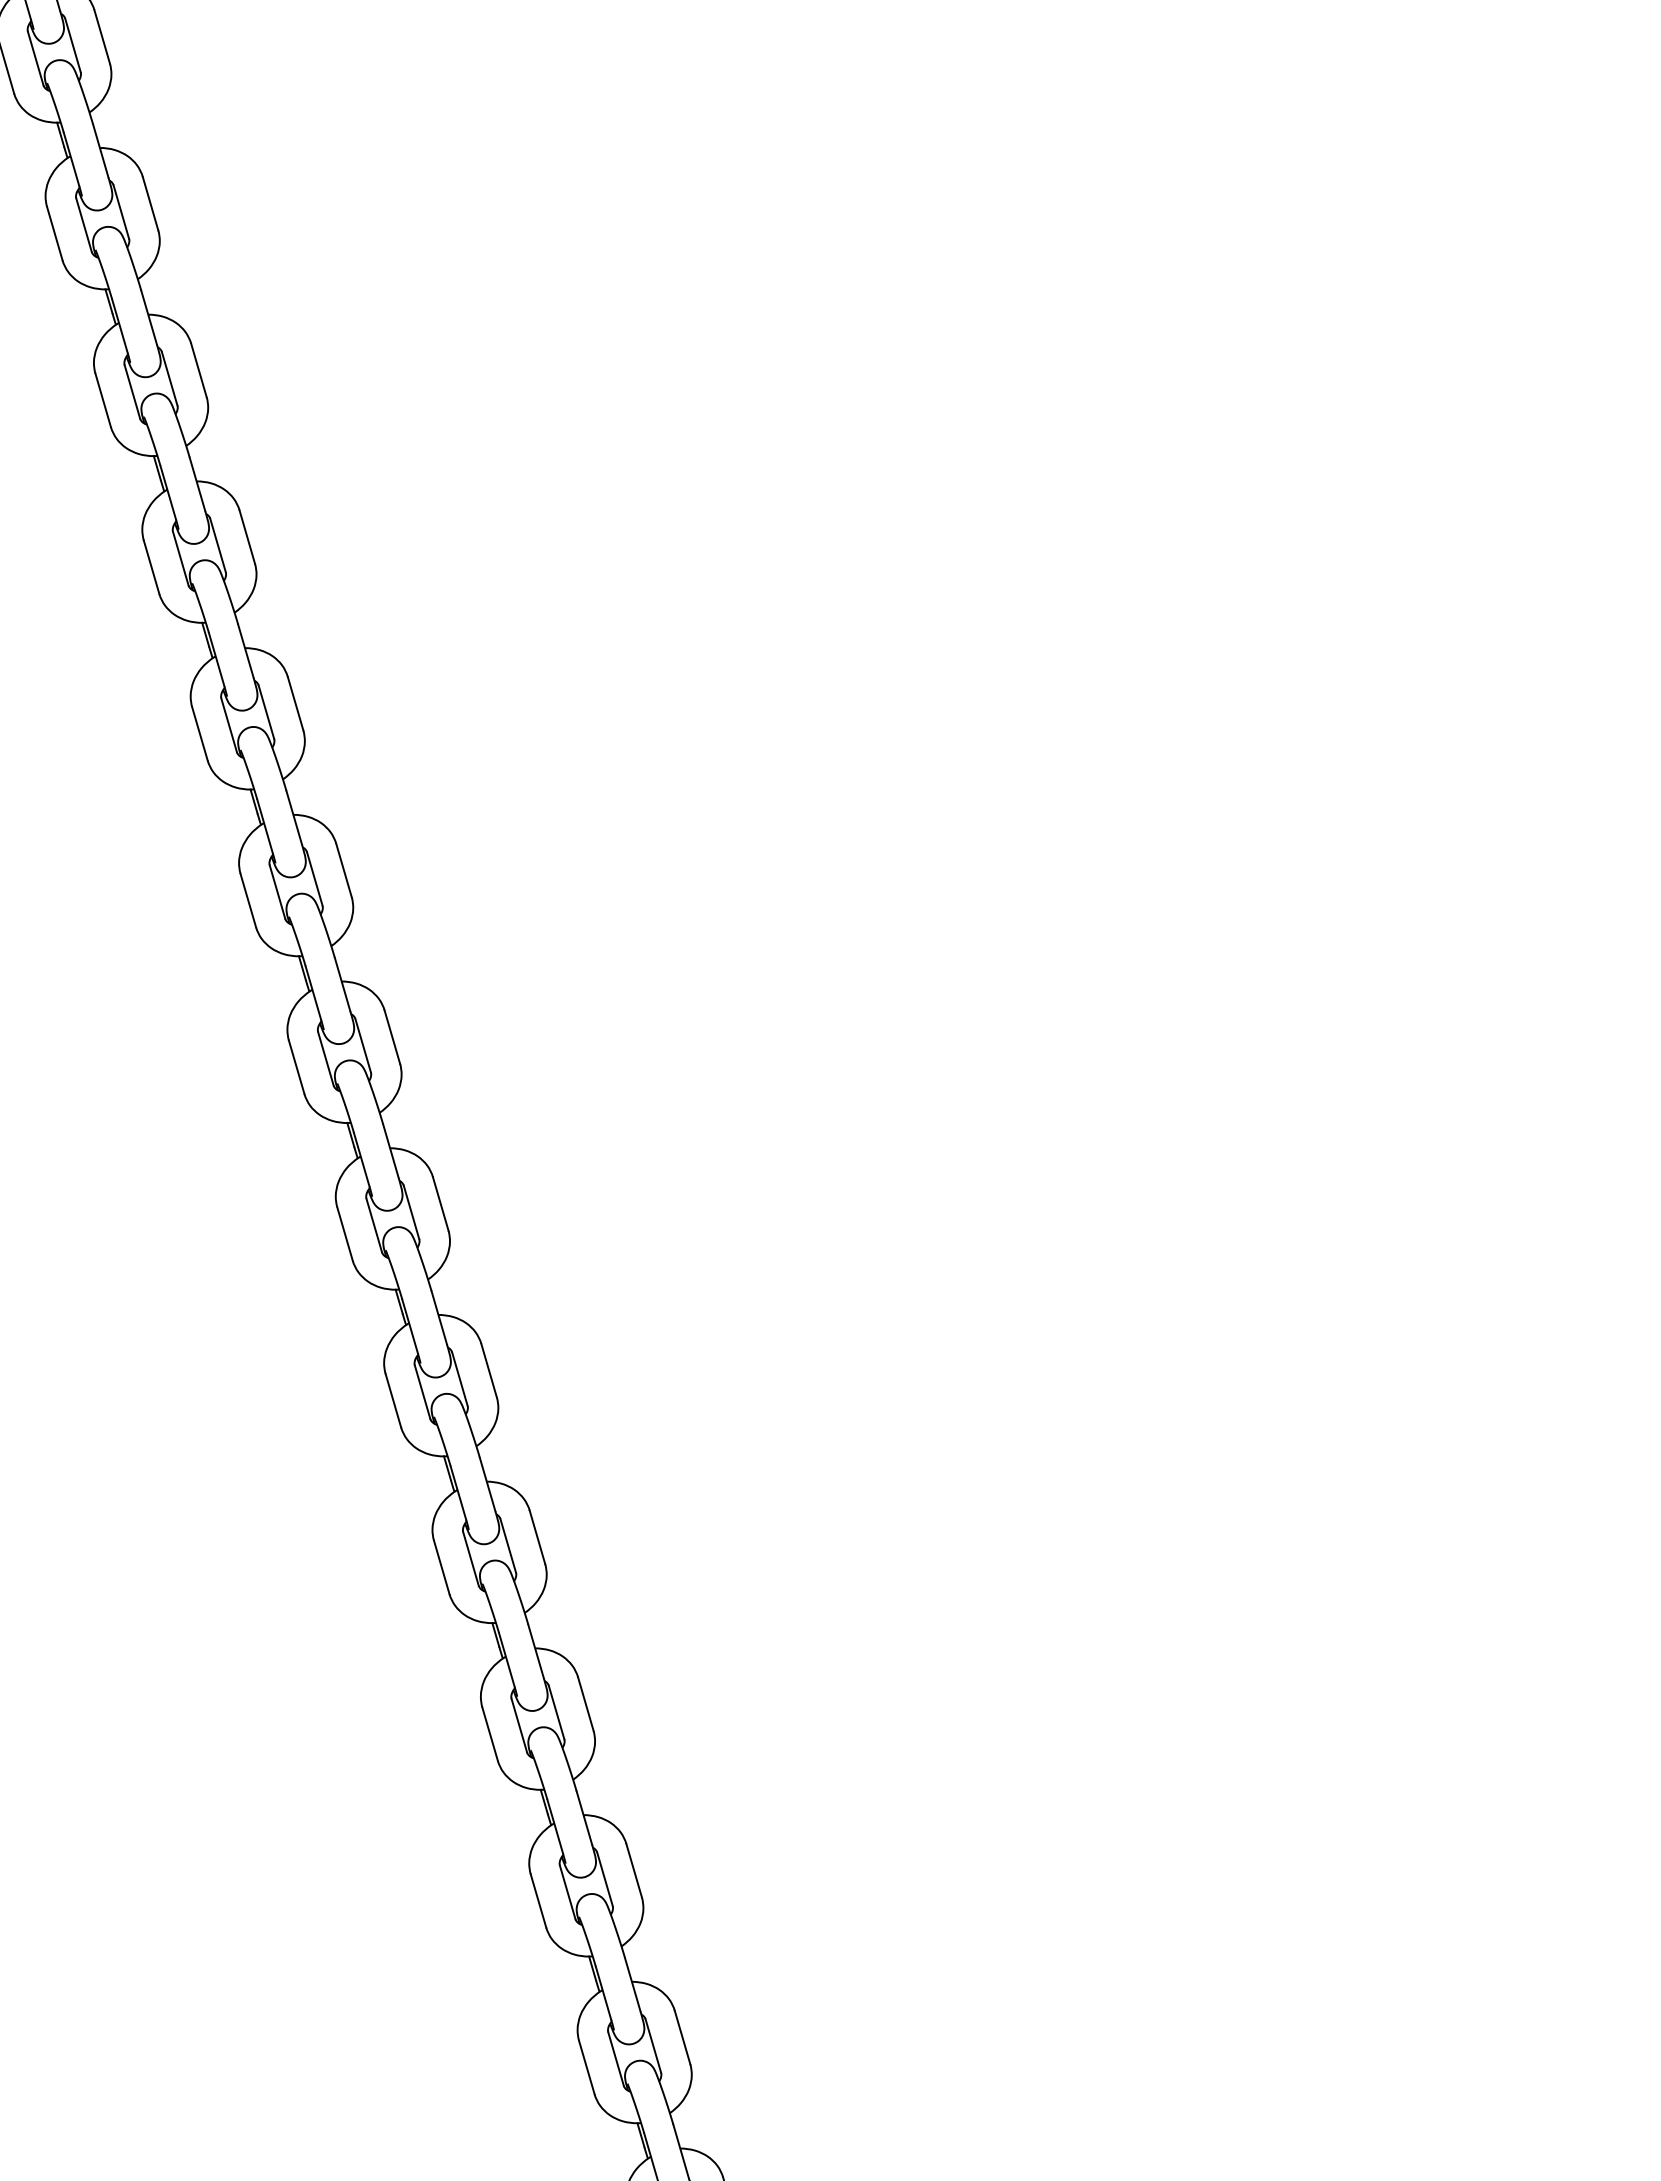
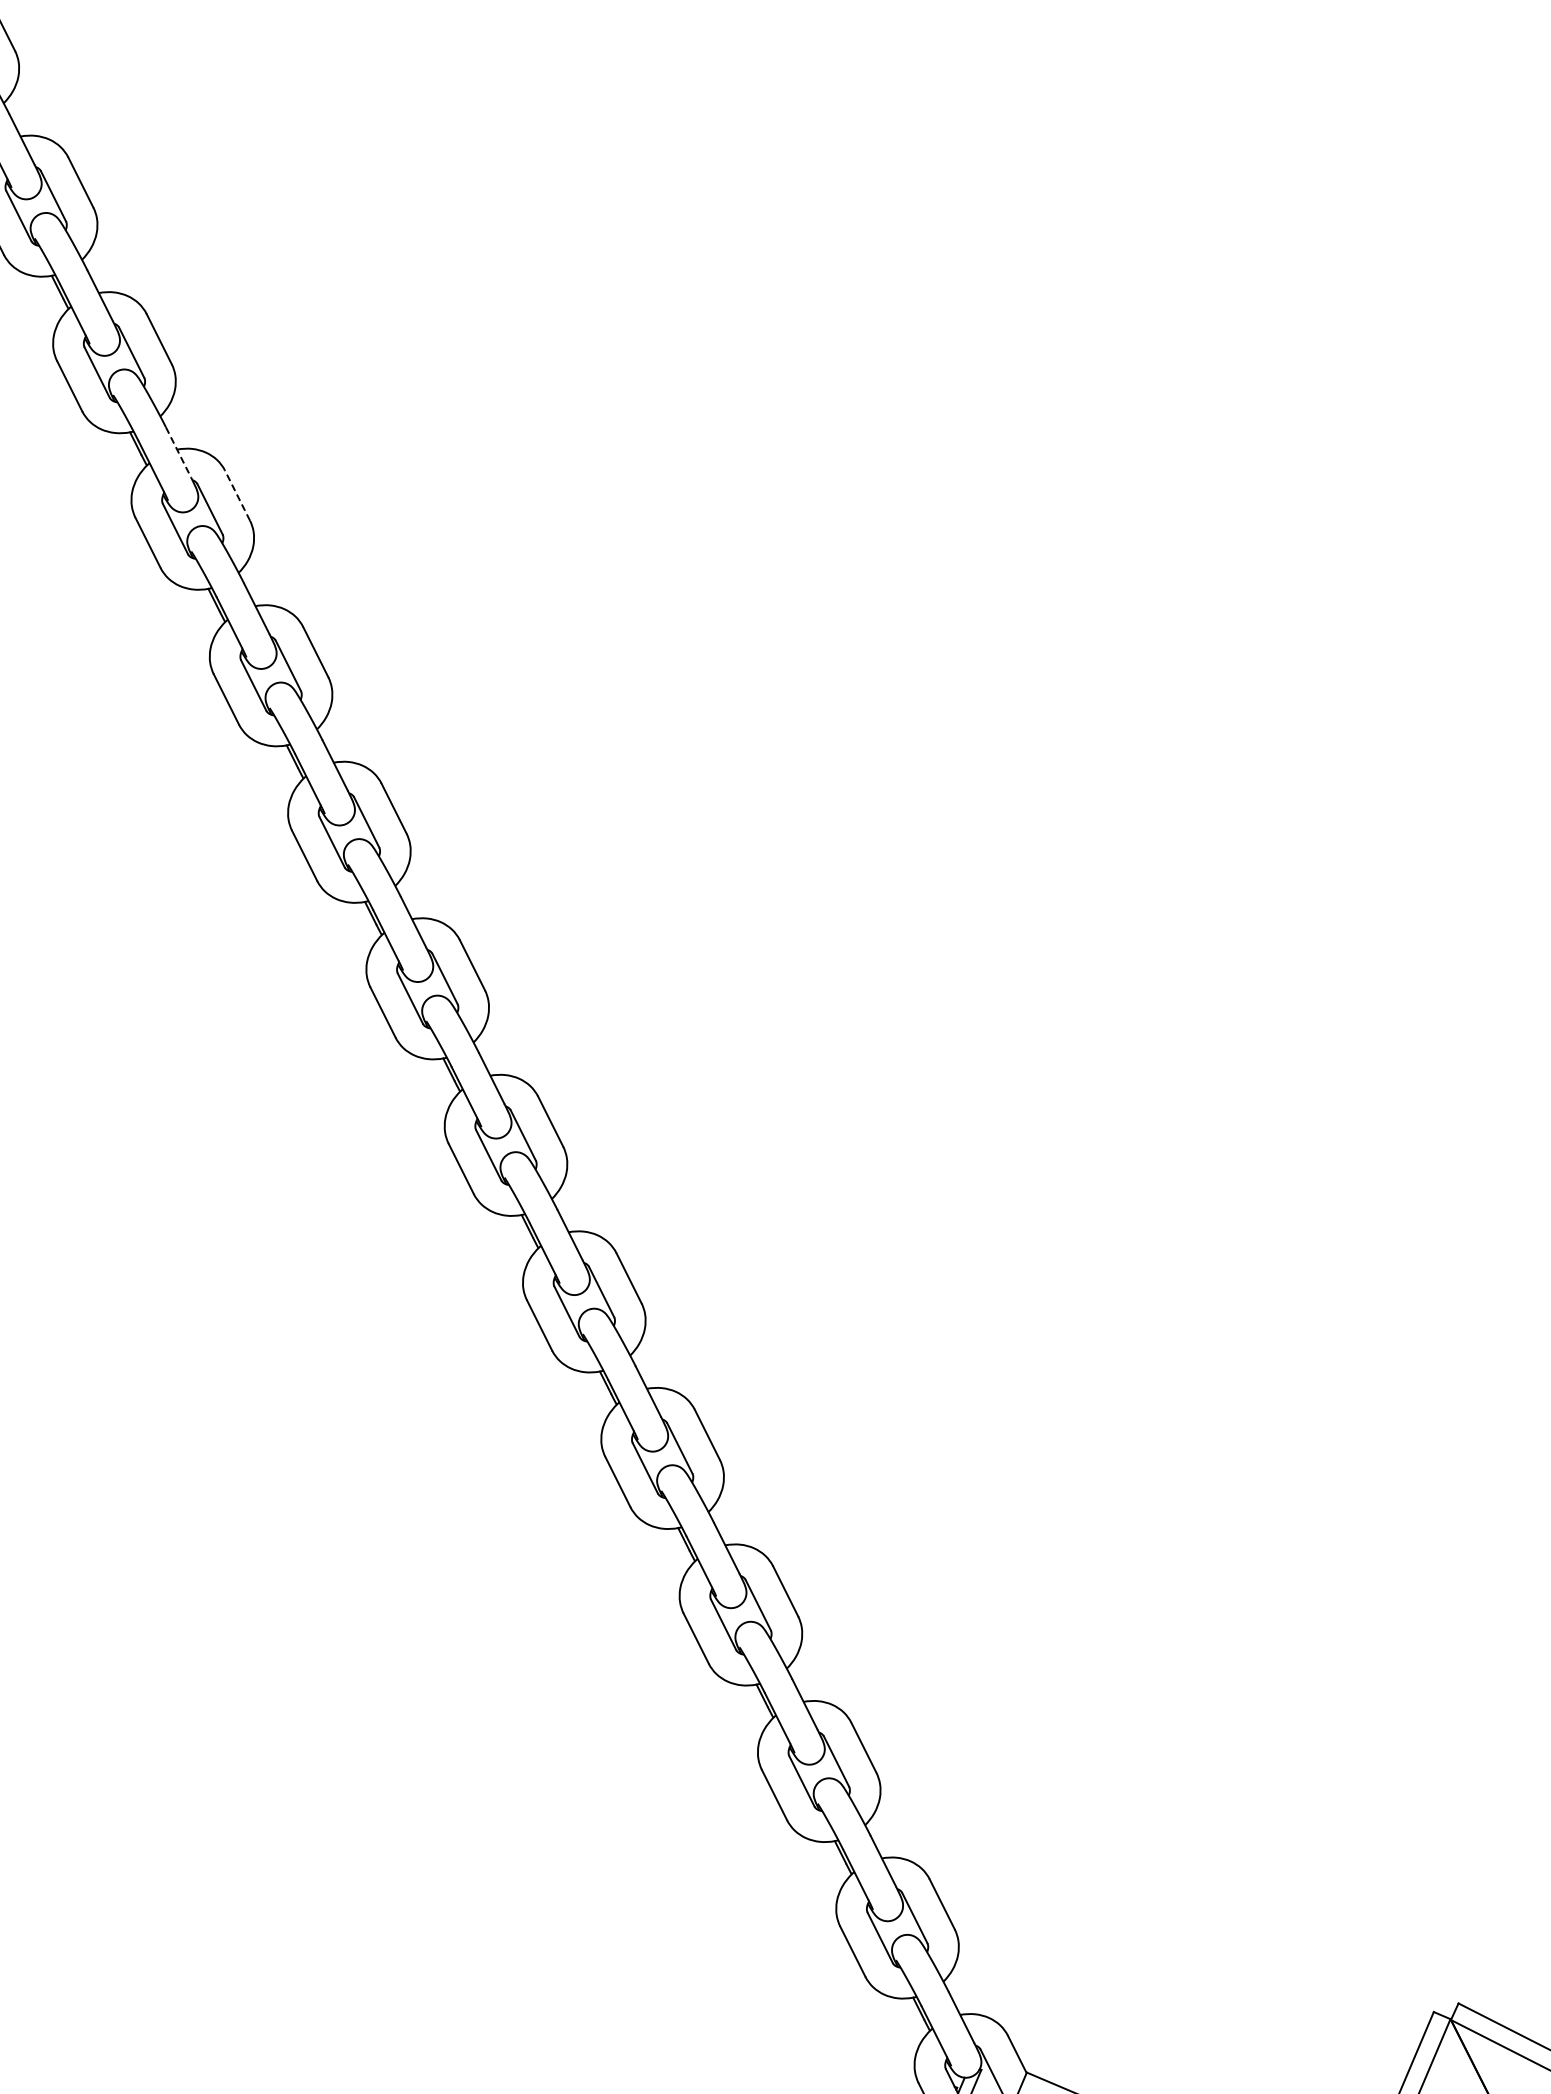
line: (197, 484) -> (178, 452), solid -> dashed
line: (247, 537) -> (237, 495), solid -> dashed

